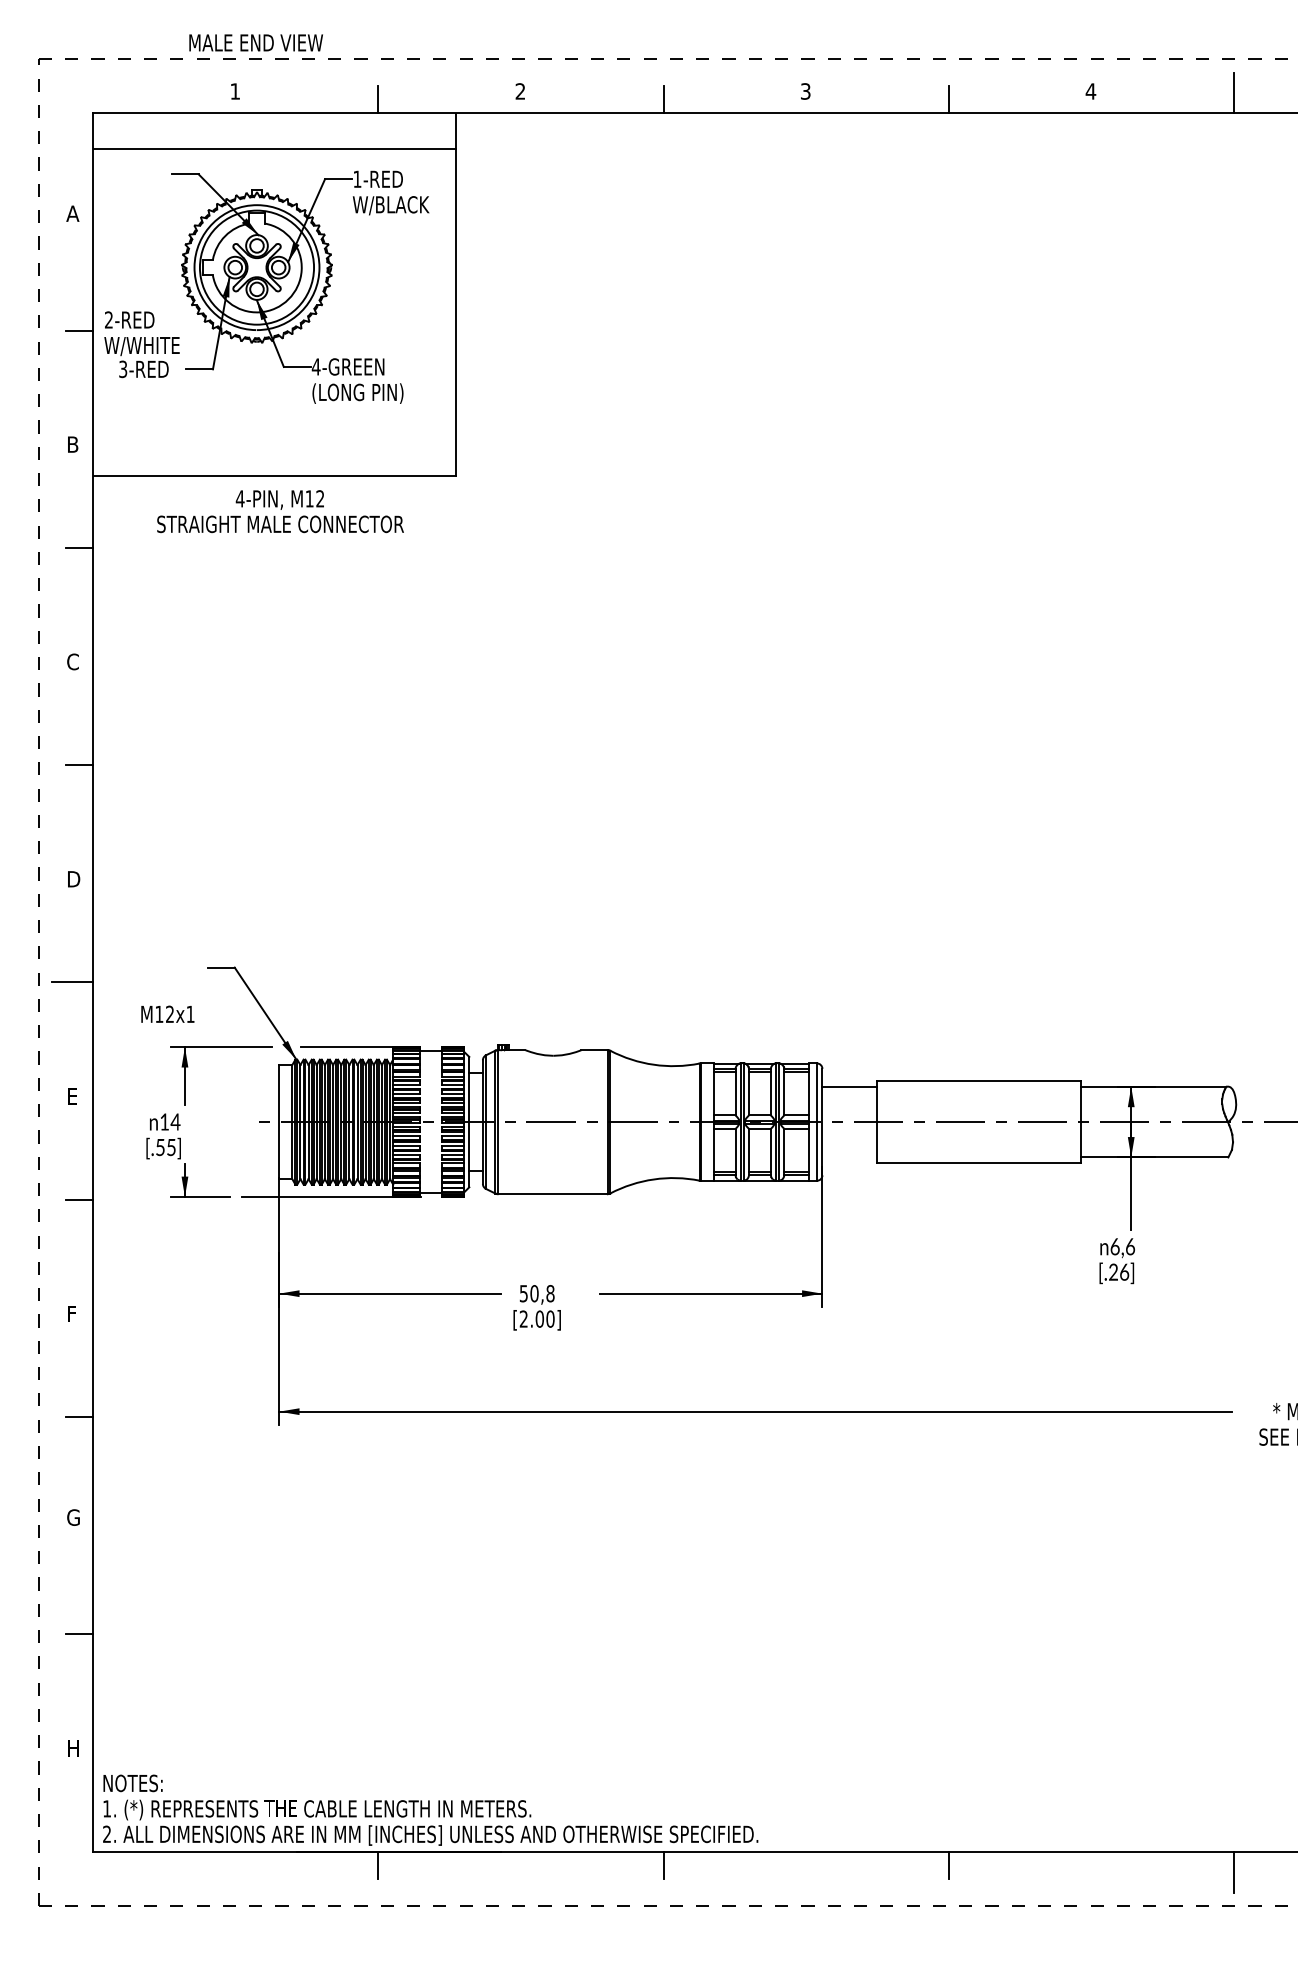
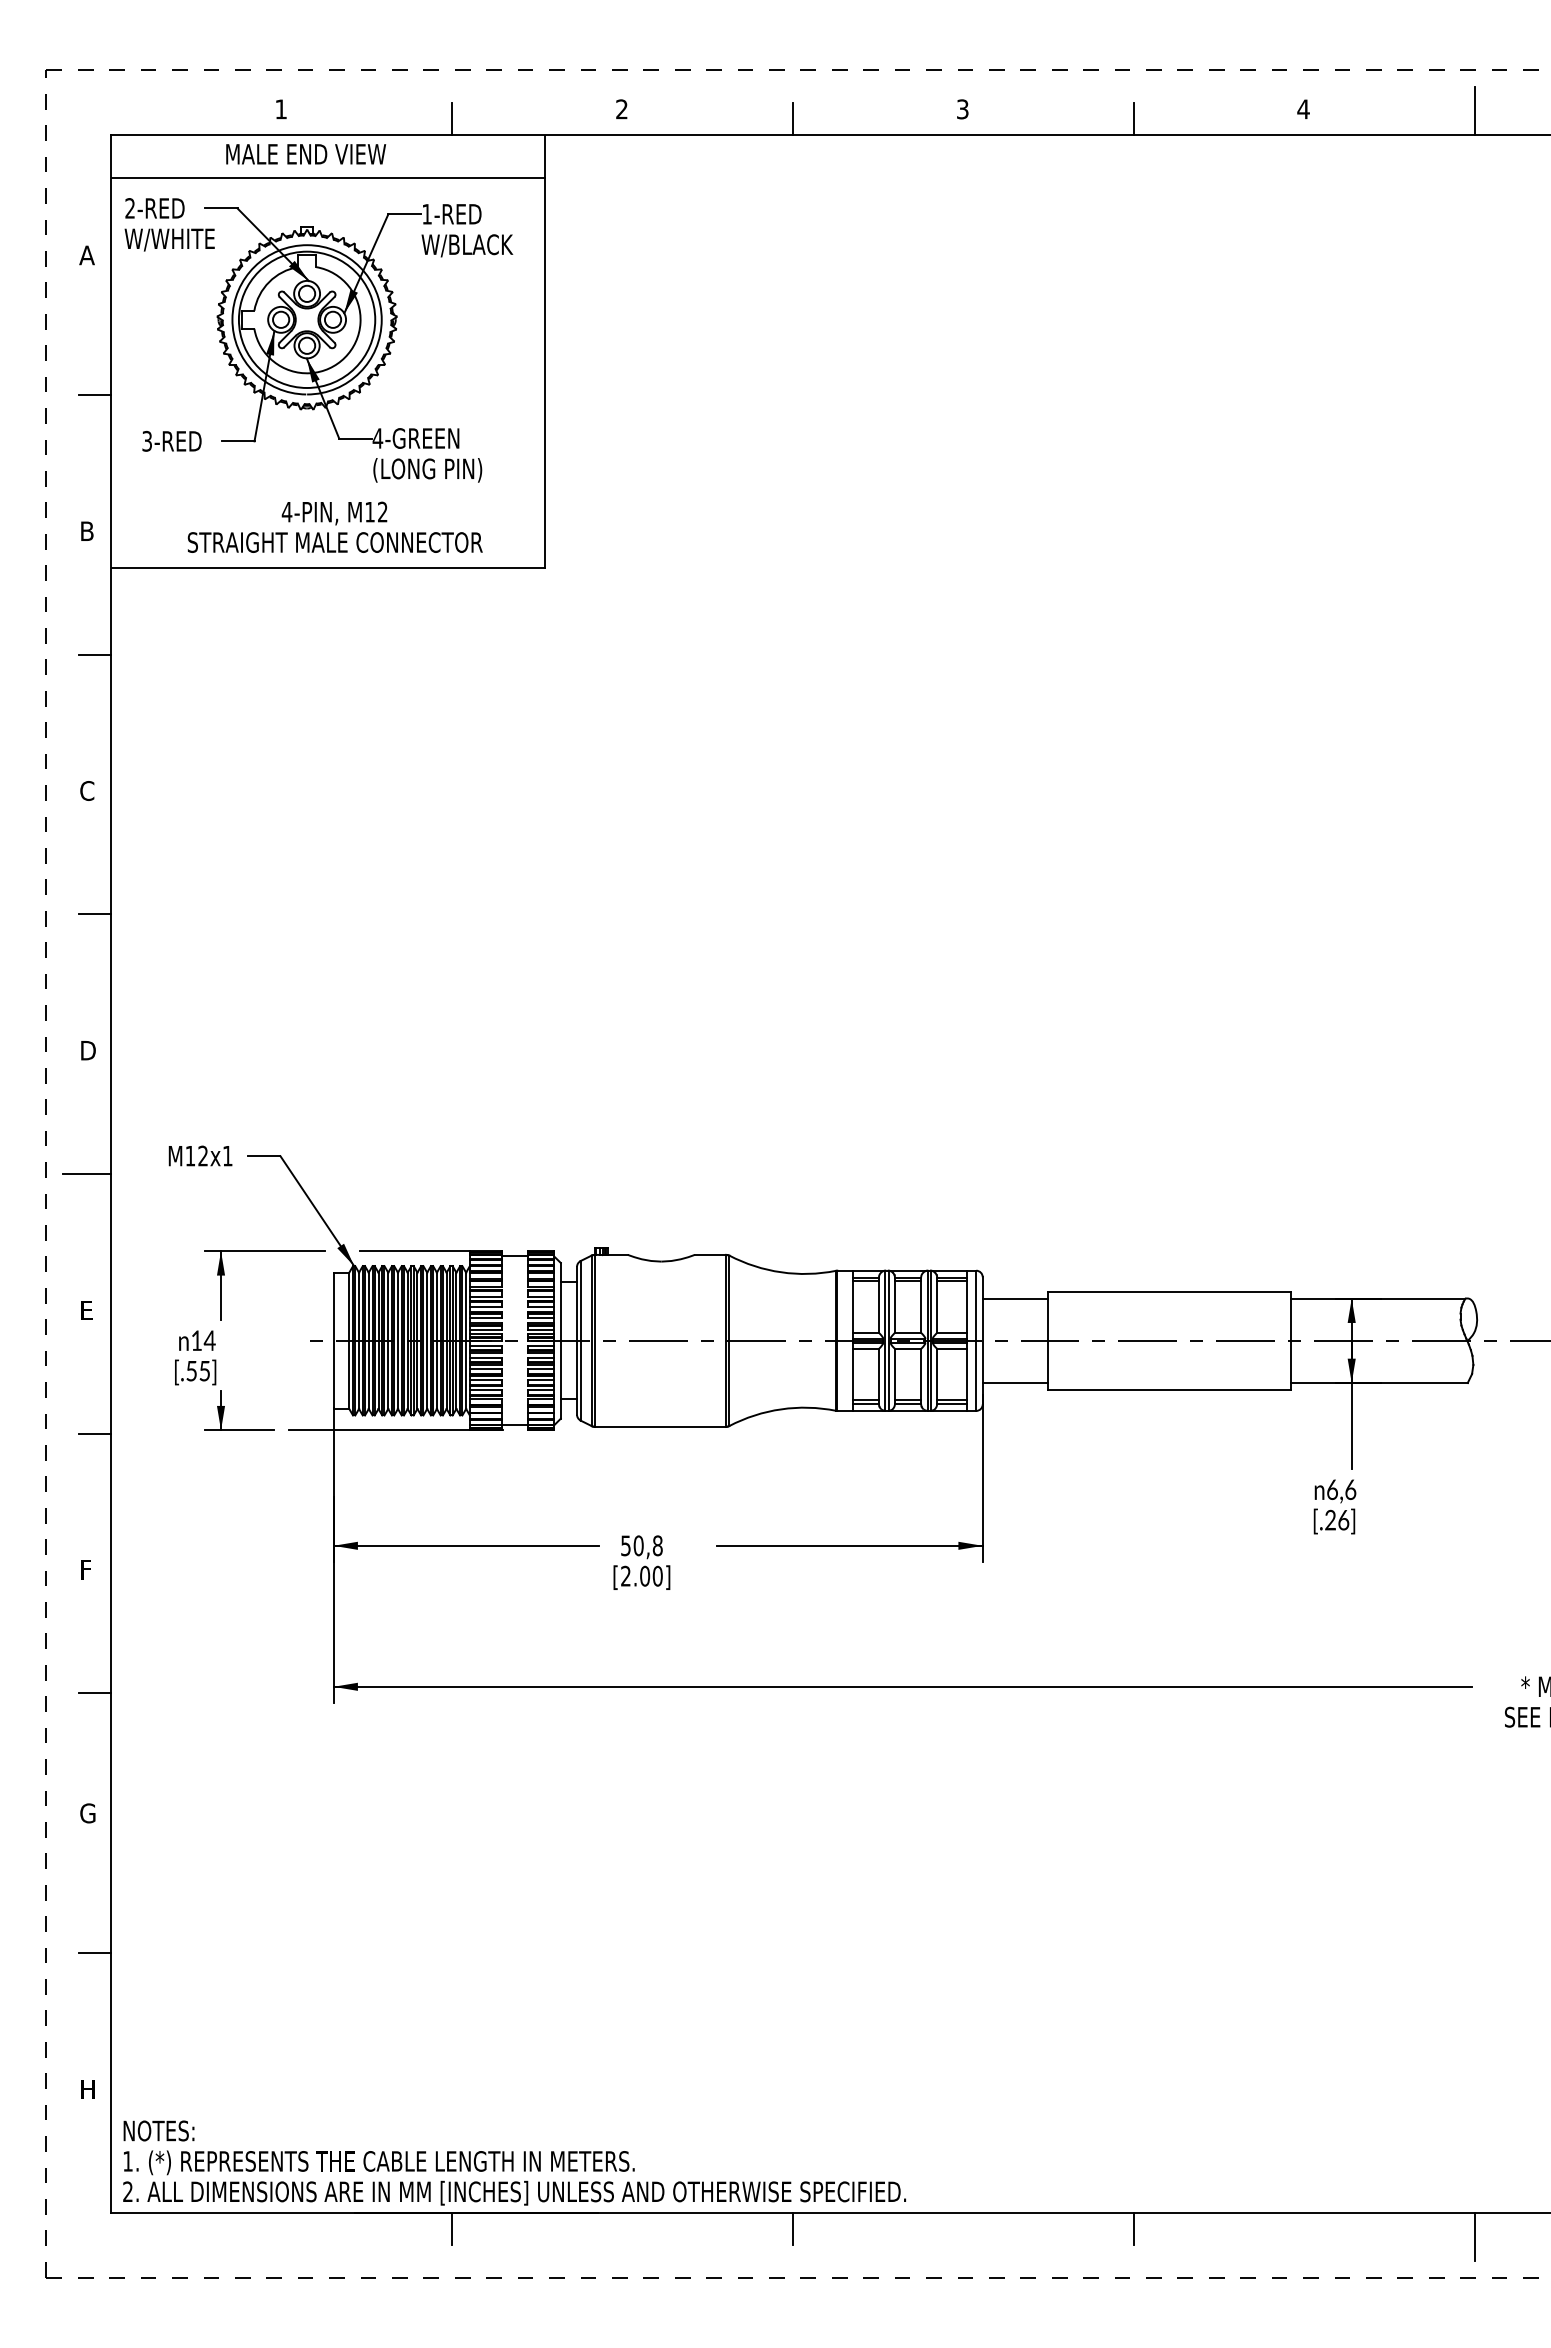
text: (256, 43) -> (306, 154), moved
text: (141, 333) -> (169, 224), moved
text: (279, 510) -> (334, 526), moved
text: (167, 1013) -> (200, 1155), moved
line: (849, 1157) -> (1014, 1383), added

